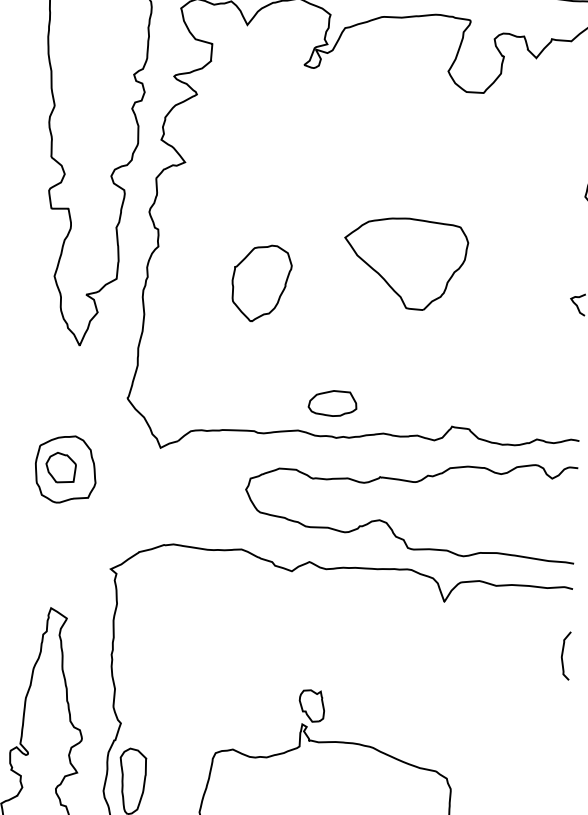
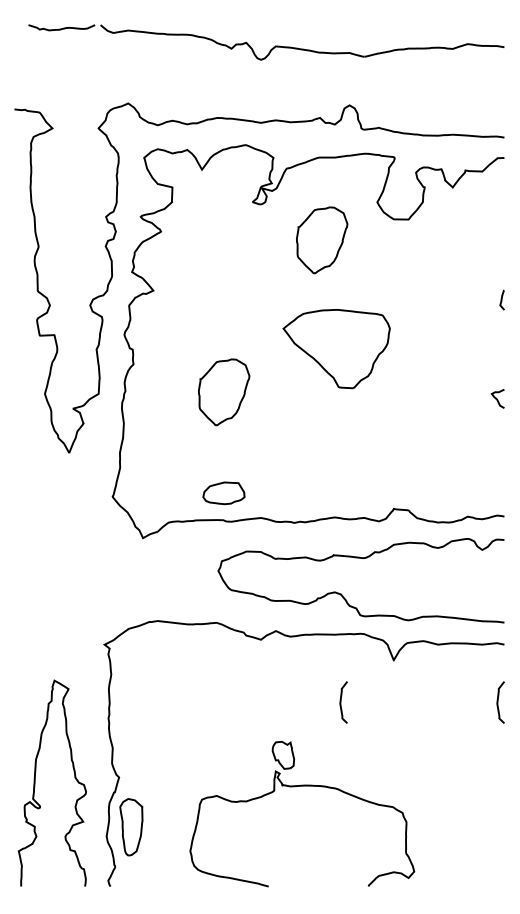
part: (383, 112) -> (322, 240), added
part: (405, 264) -> (336, 349), moved
part: (332, 403) -> (223, 493), moved
part: (65, 469) -> (61, 560), removed
curve: (381, 647) -> (341, 702), added

